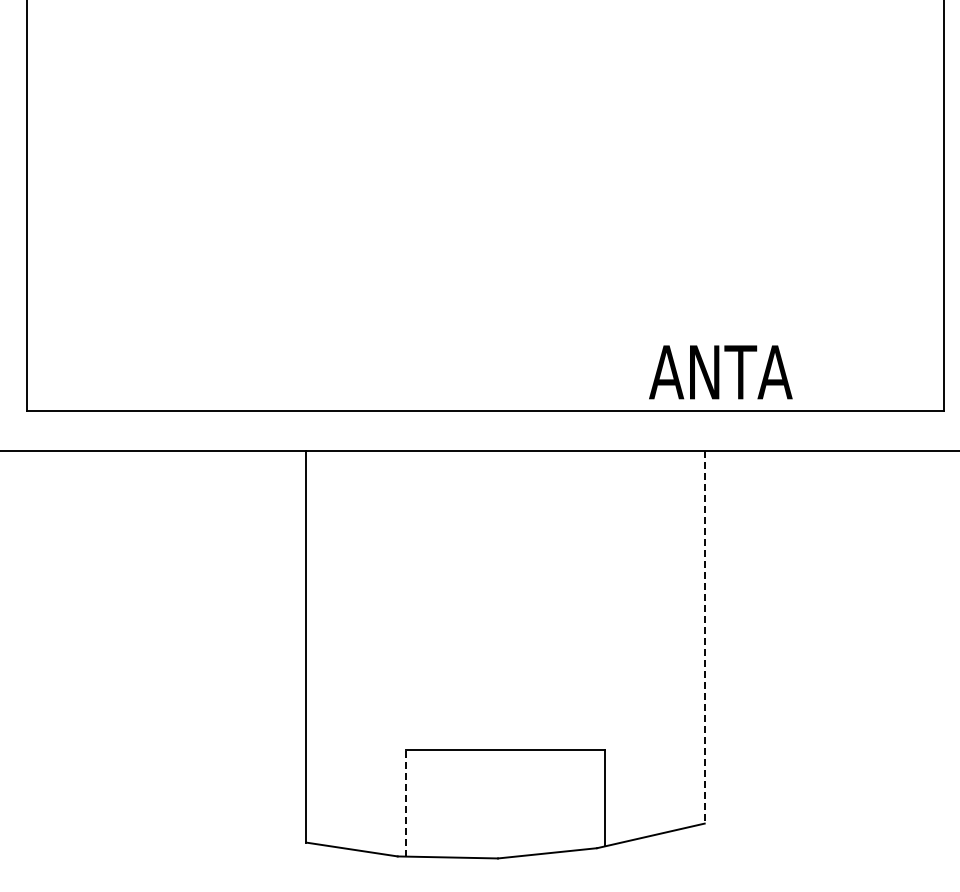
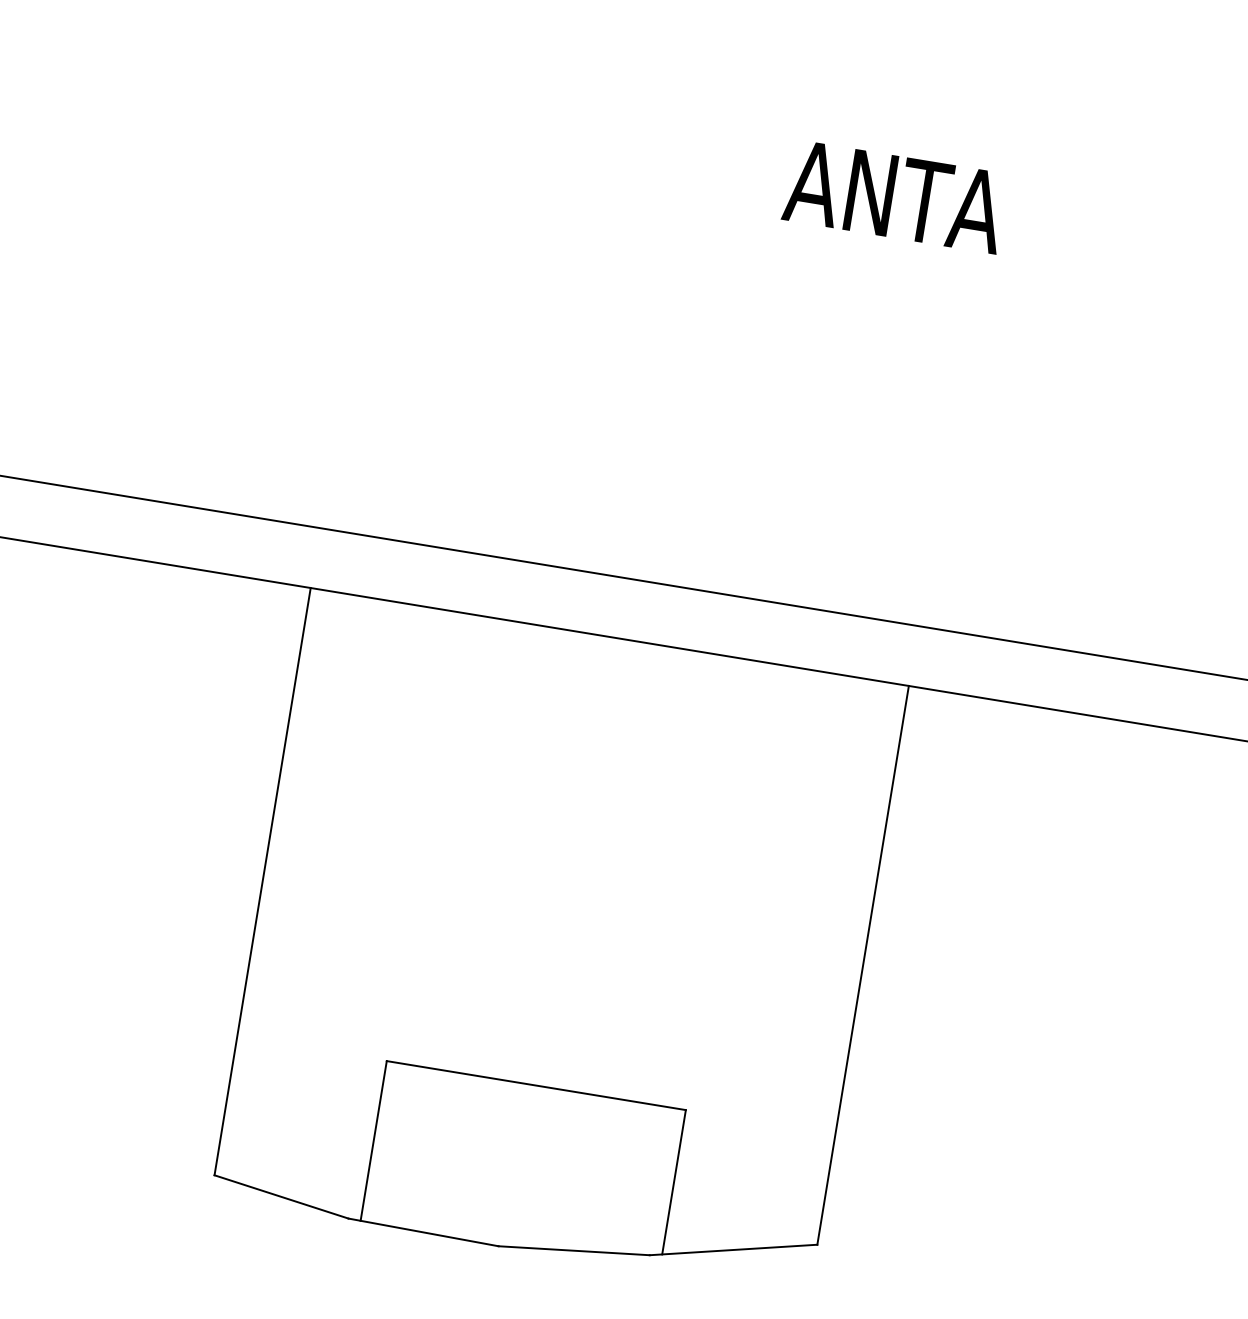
text: (720, 372) -> (894, 196), moved
line: (704, 637) -> (862, 965), dashed -> solid
line: (405, 802) -> (373, 1139), dashed -> solid

